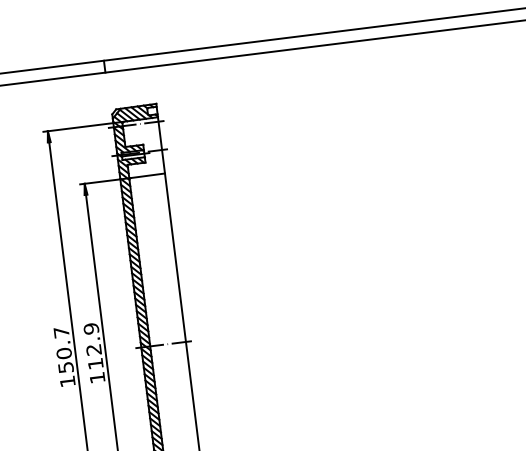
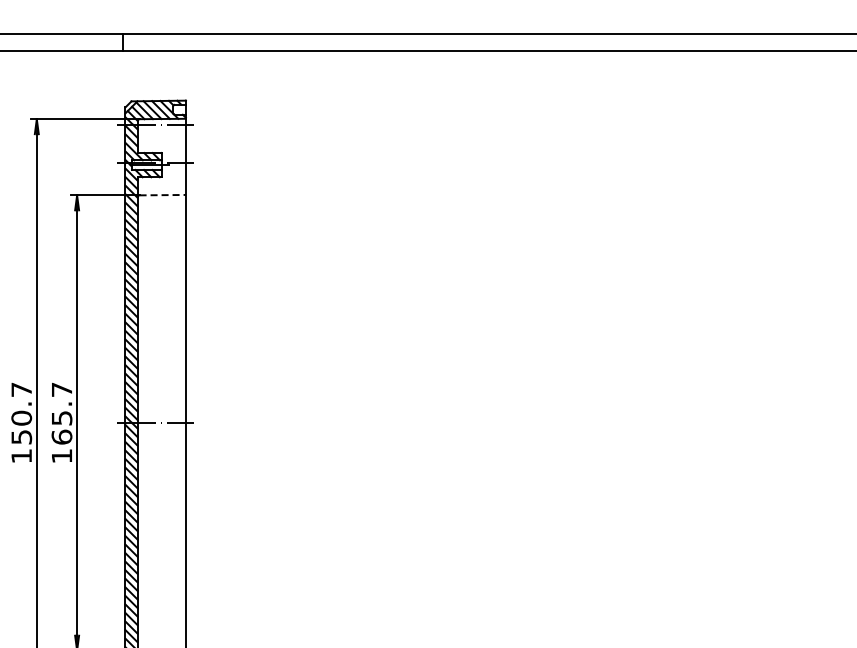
line: (148, 175) -> (163, 195), solid -> dashed
text: (93, 346) -> (61, 413), 112.9 -> 165.7

